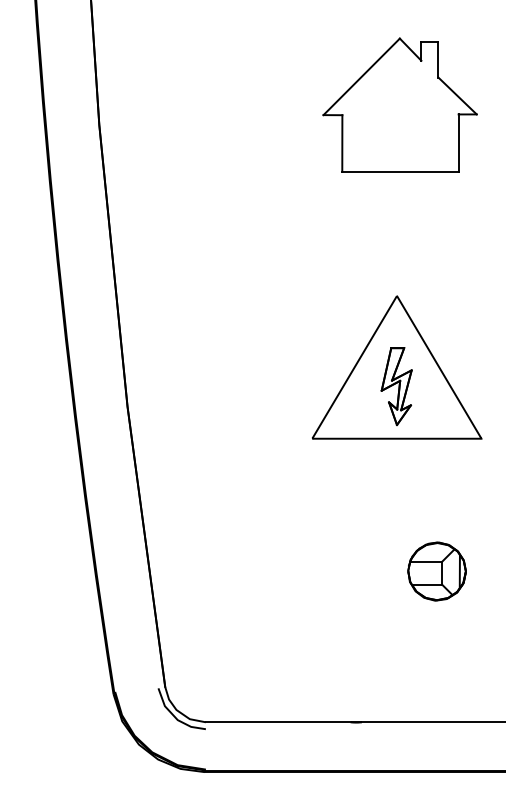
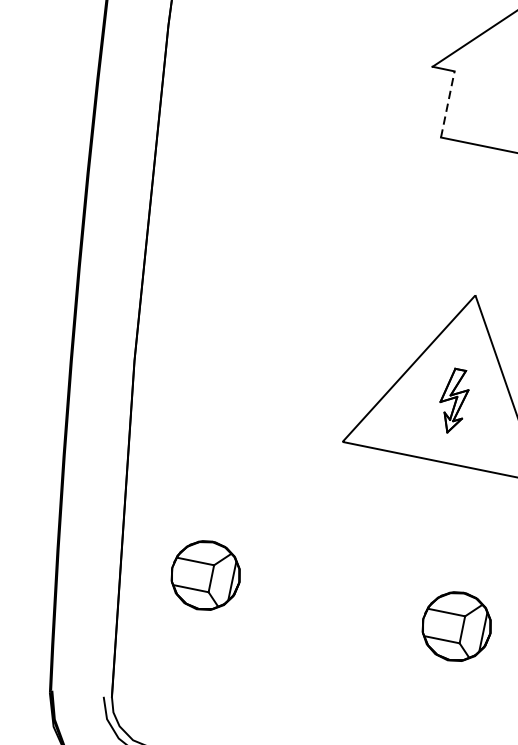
line: (342, 143) -> (448, 104), solid -> dashed
part: (396, 386) -> (453, 400), size x0.7
part: (221, 571) -> (205, 575), added

